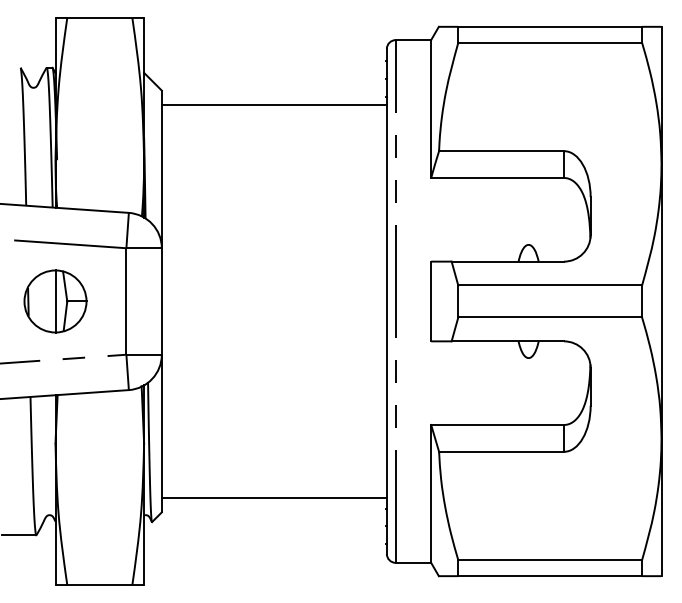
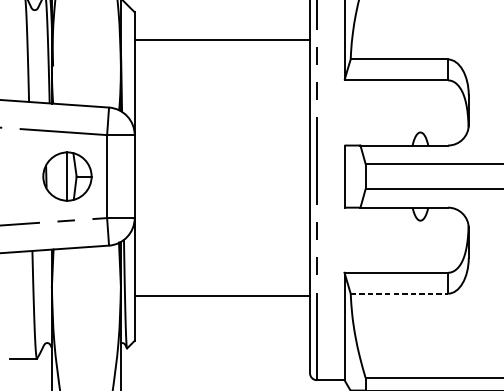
line: (273, 104) -> (221, 39), moved
part: (55, 301) -> (67, 176), moved
line: (502, 451) -> (400, 293), solid -> dashed
line: (273, 498) -> (221, 296), moved

